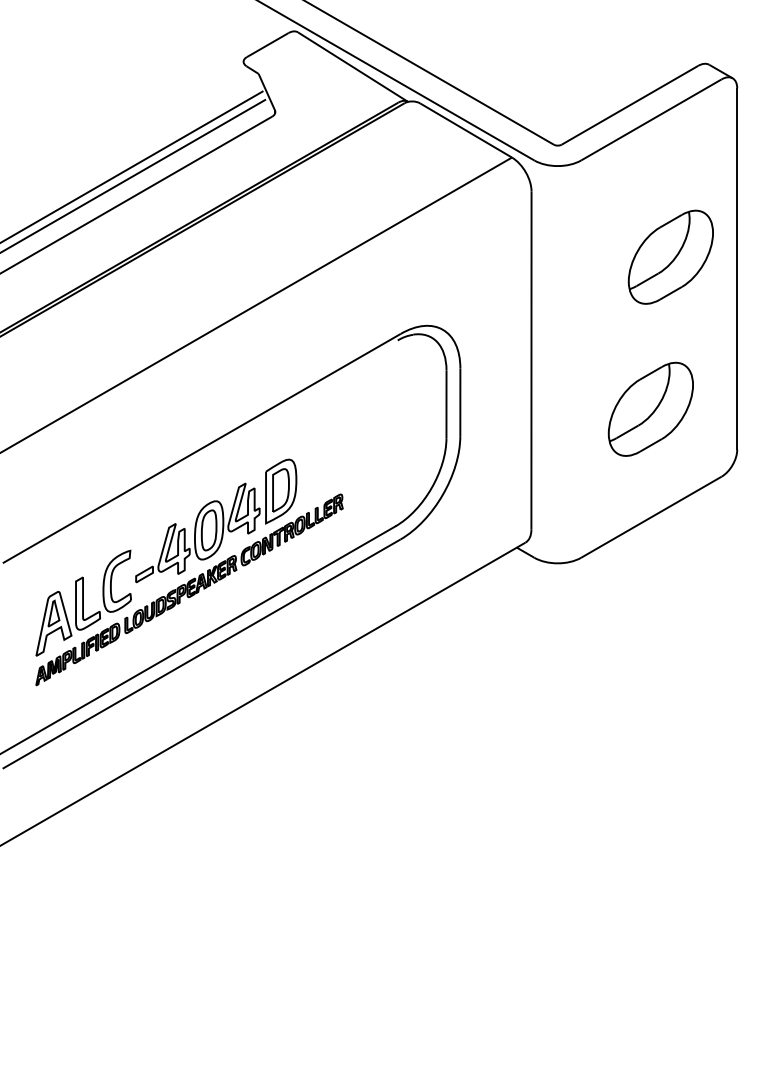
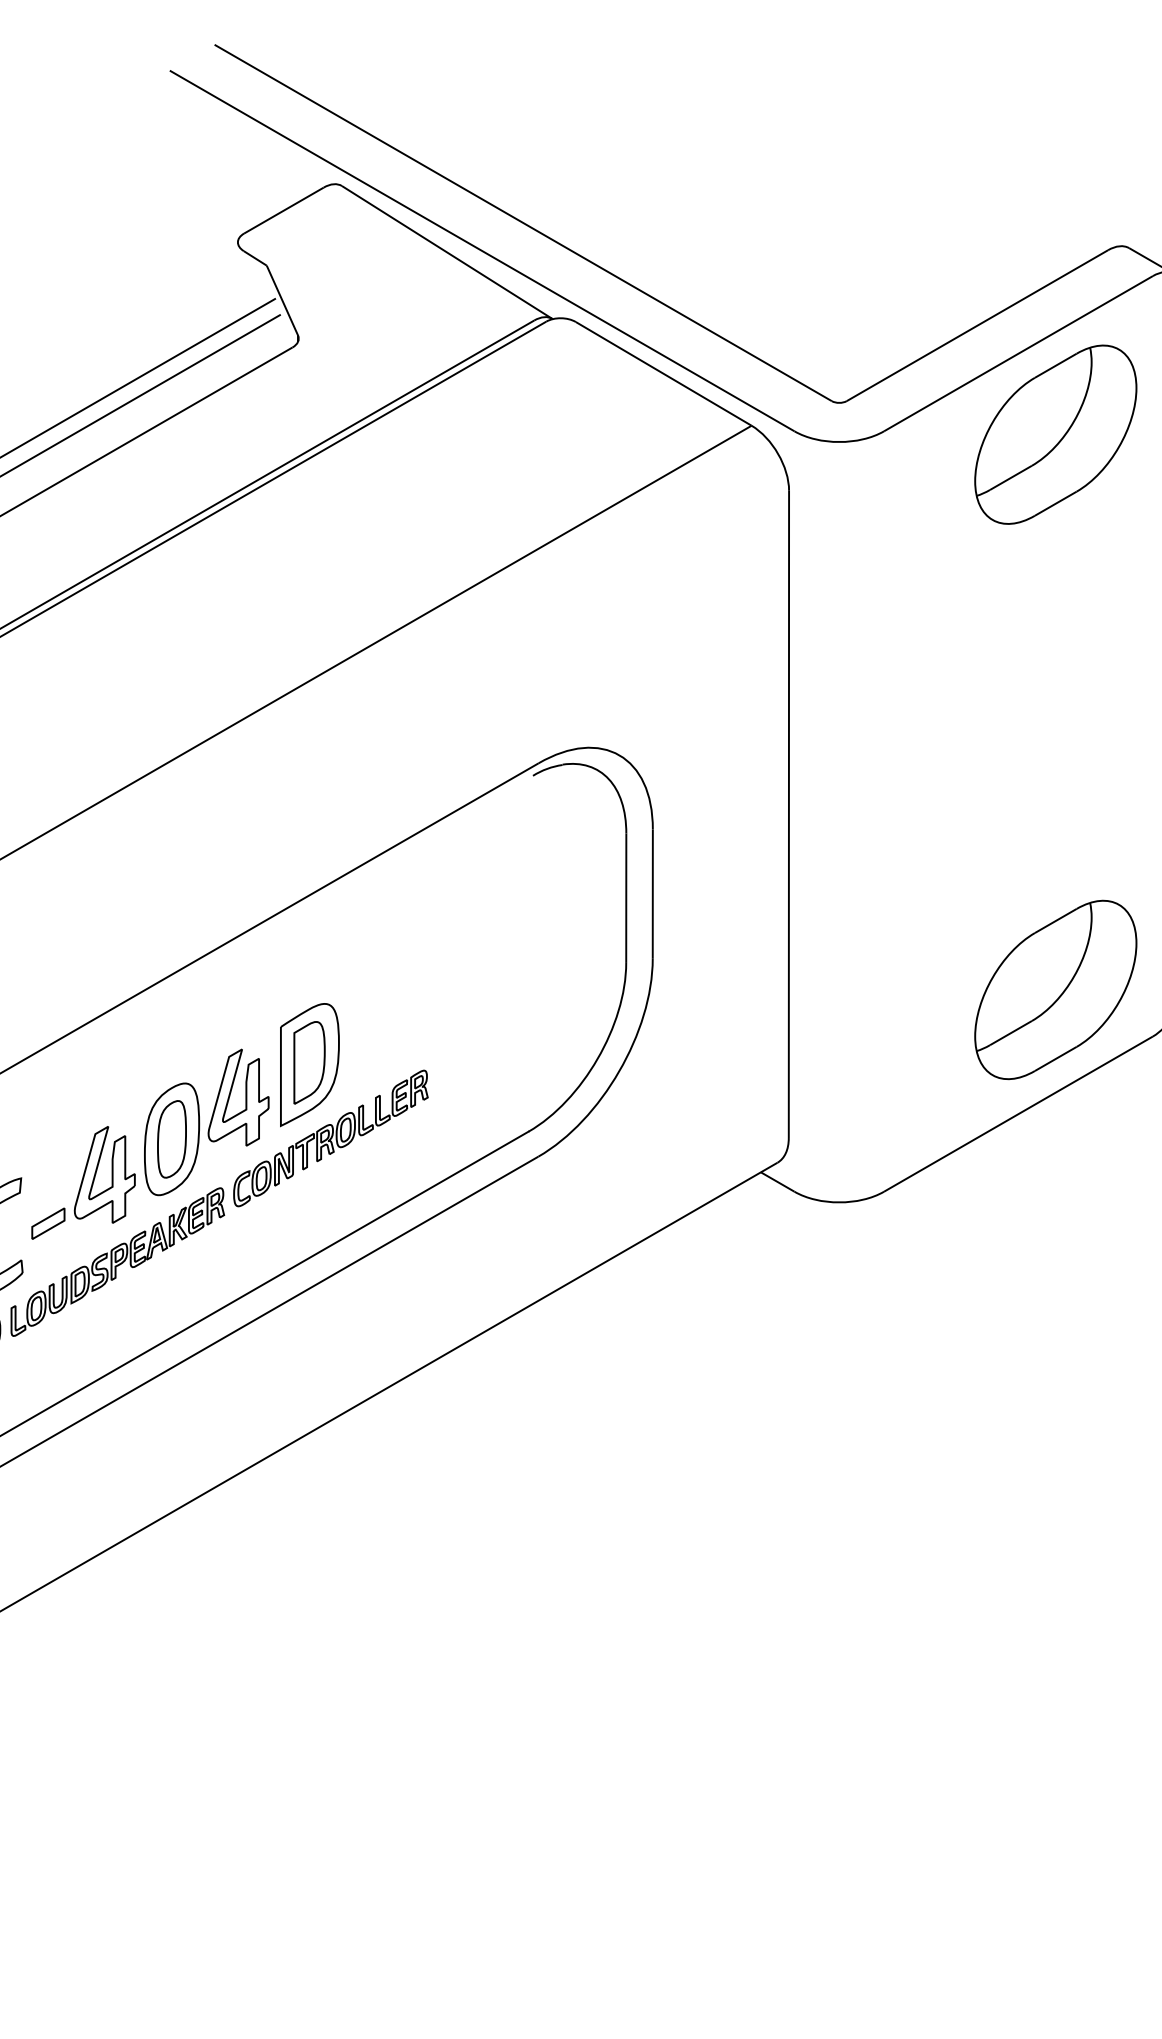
part: (670, 256) -> (1055, 433), moved
part: (650, 408) -> (1055, 988), moved

